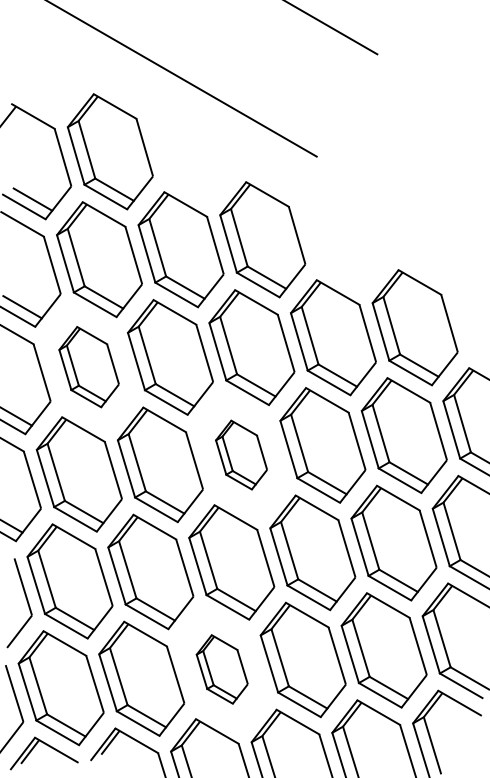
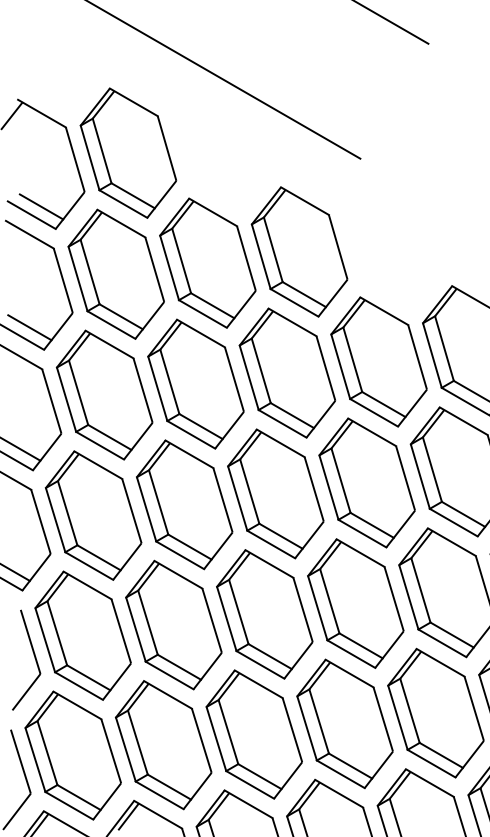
part: (88, 366) -> (103, 394), size x1.43
part: (241, 454) -> (275, 493), size x1.67
part: (221, 669) -> (253, 734), size x1.67

